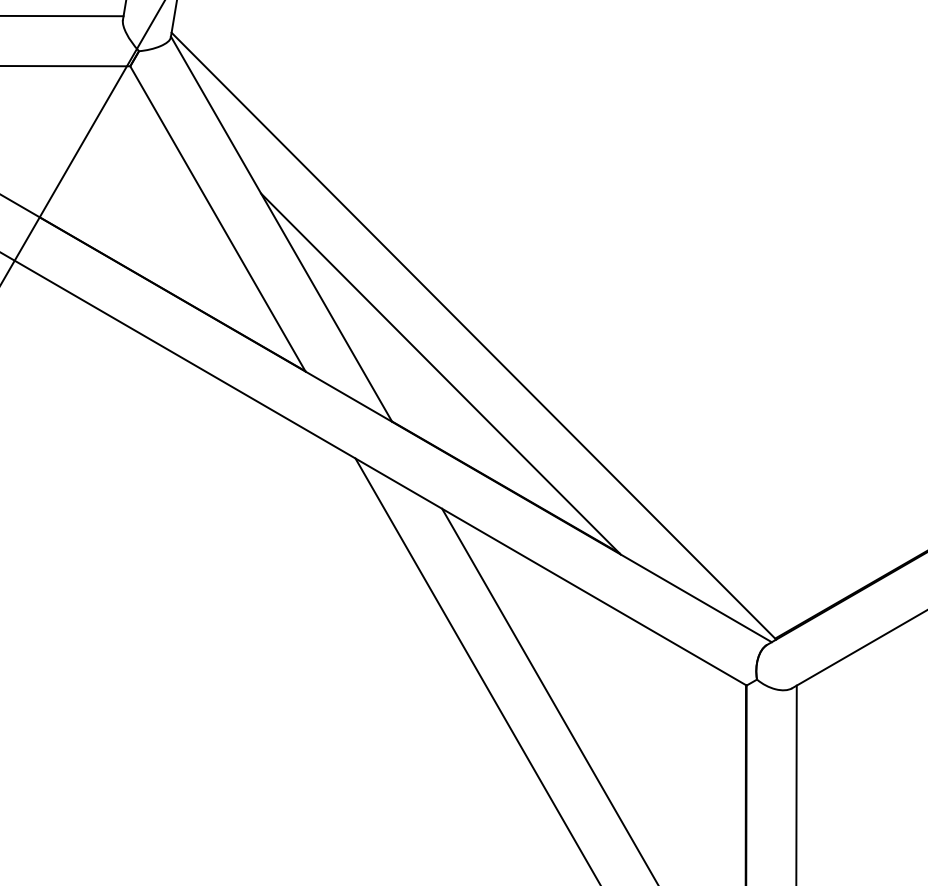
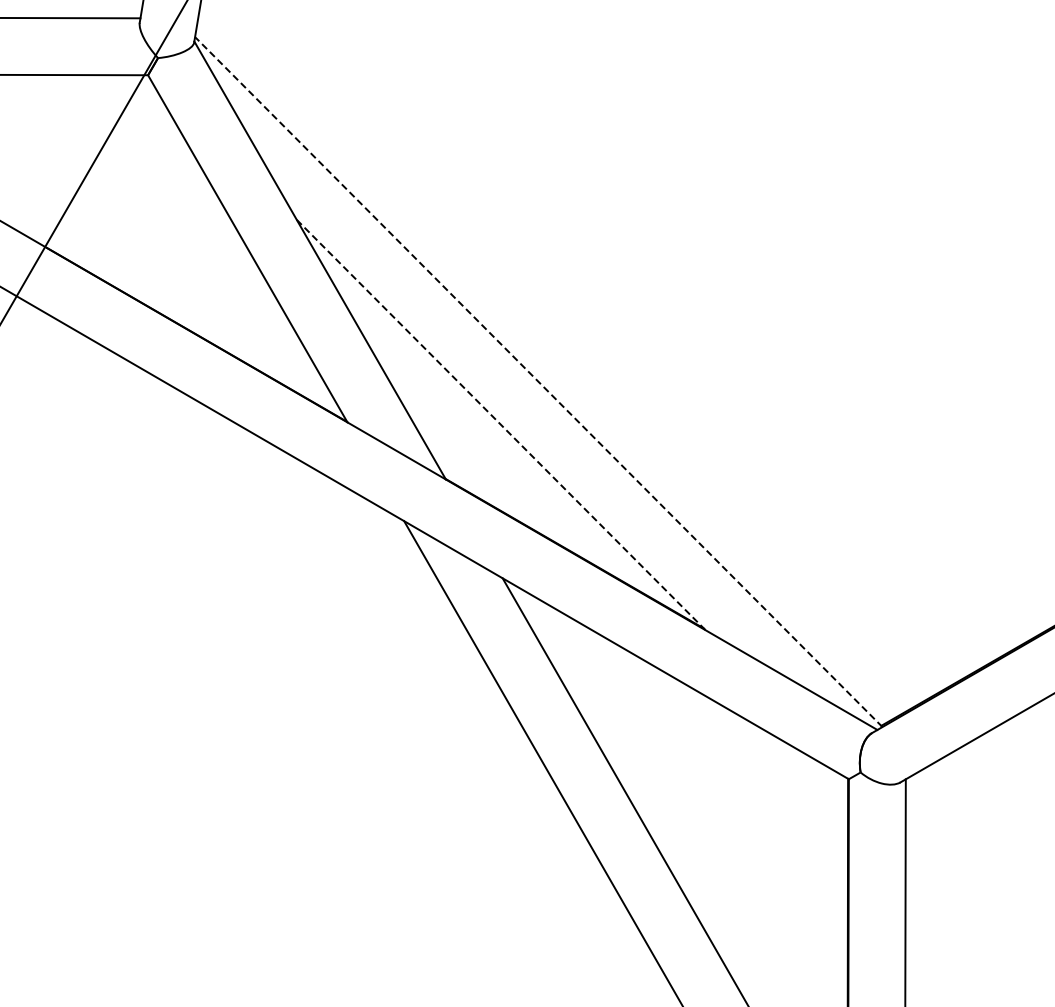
line: (473, 336) -> (538, 382), solid -> dashed
line: (441, 374) -> (501, 425), solid -> dashed

